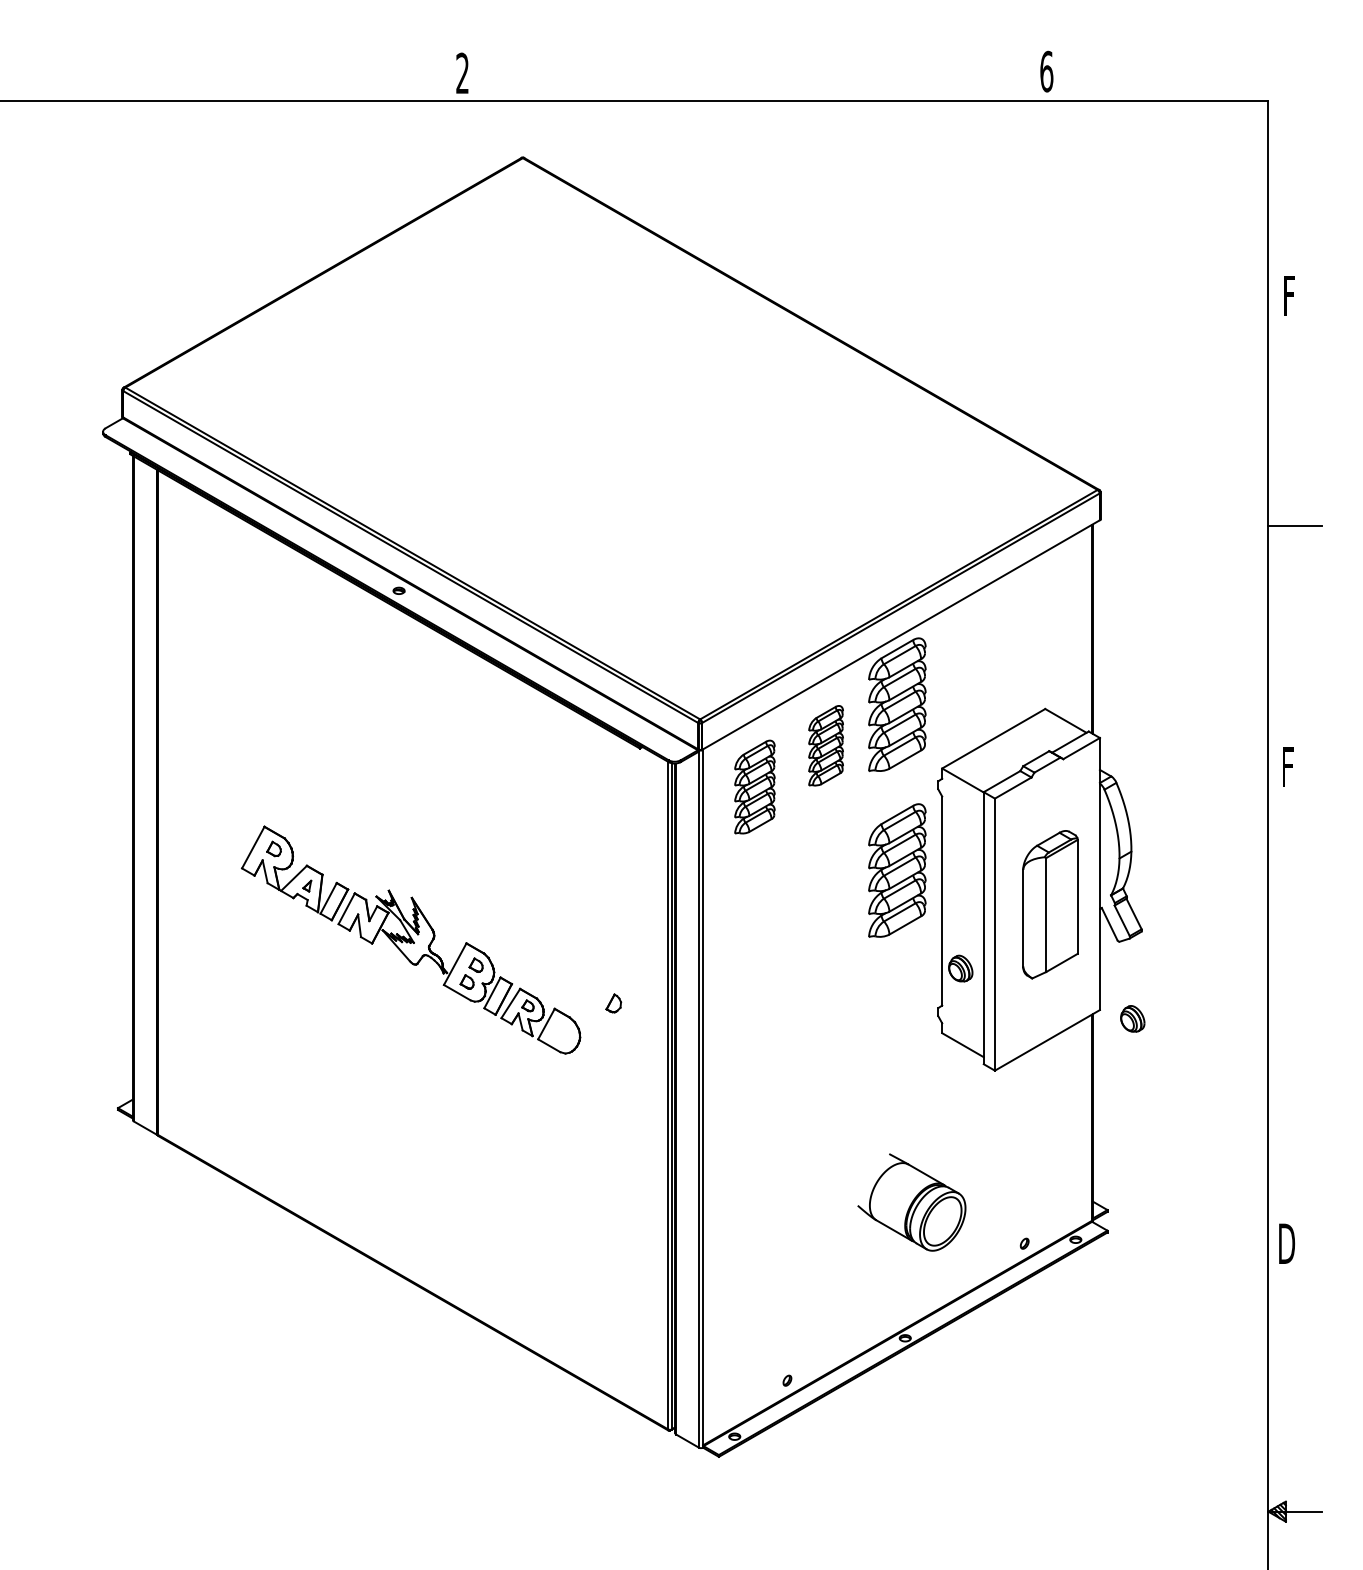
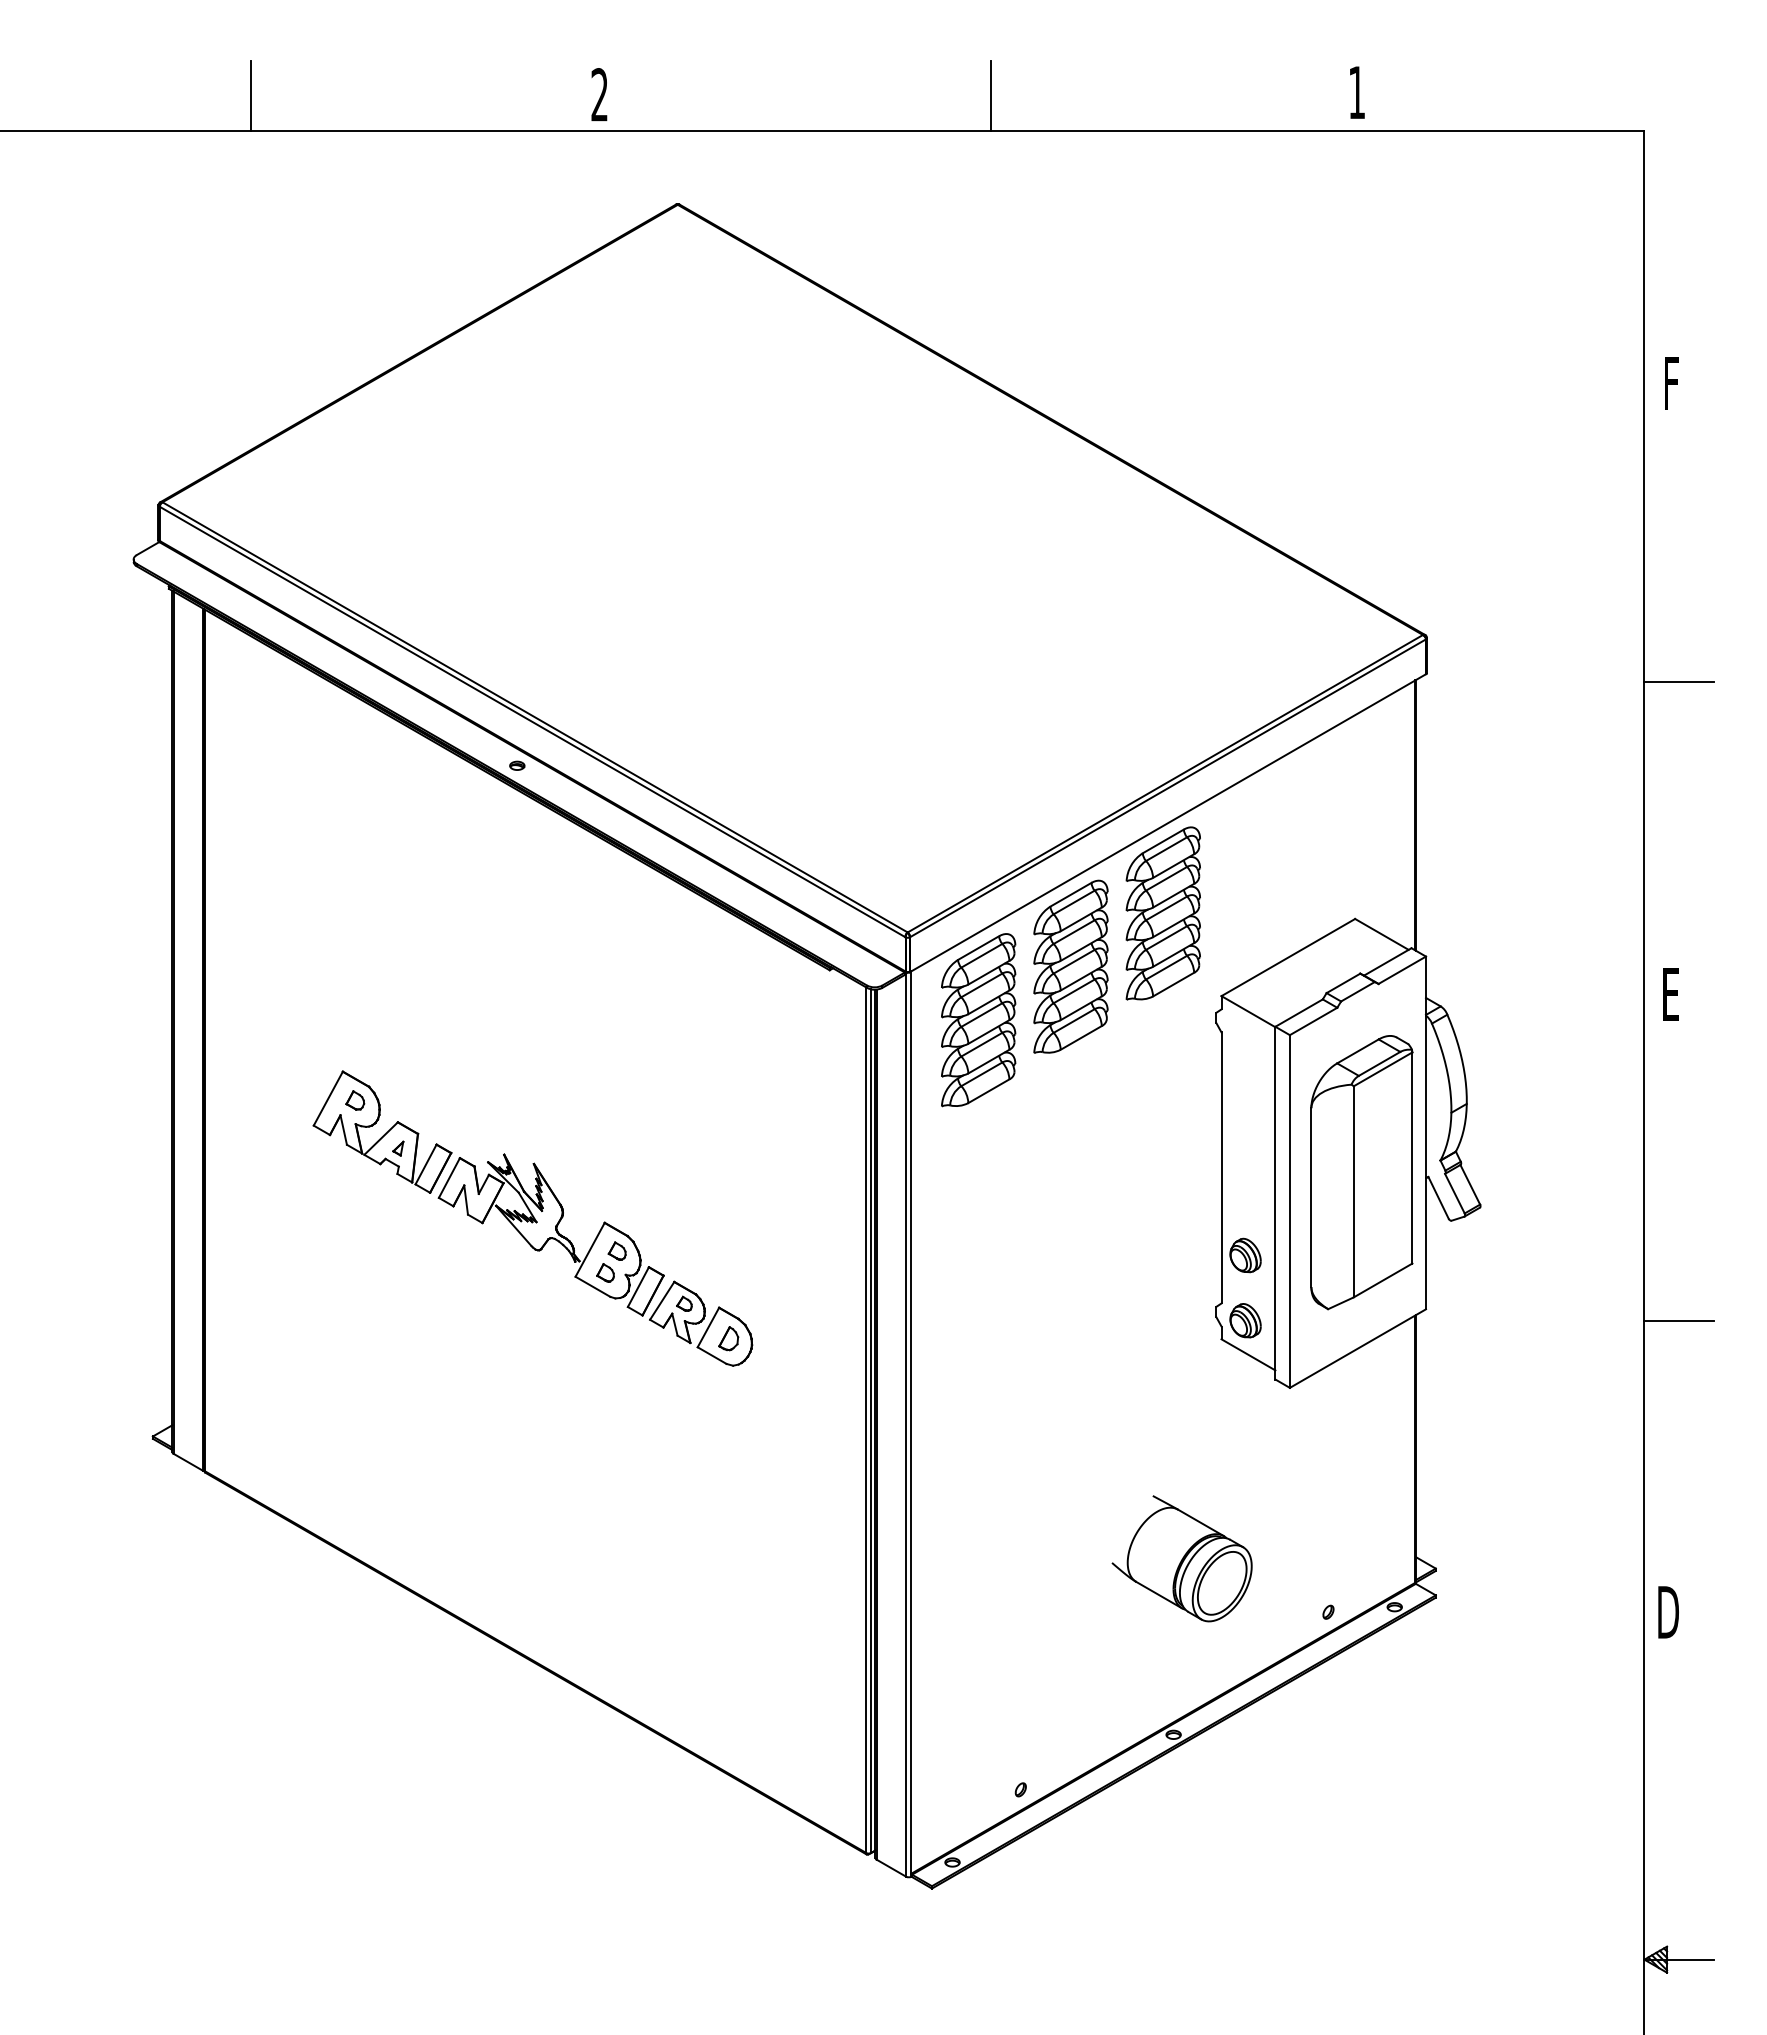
text: (1046, 71) -> (1356, 92), 6 -> 1
line: (193, 73) -> (250, 95), added
line: (764, 73) -> (991, 95), added
part: (825, 745) -> (1070, 966), size x1.67
text: (1290, 767) -> (1672, 994), F -> E
part: (754, 787) -> (978, 1020), size x1.43
part: (896, 870) -> (1162, 1128), removed
part: (1050, 904) -> (1361, 1172), size x1.43
part: (613, 1003) -> (728, 1338), moved
part: (1132, 1018) -> (1245, 1320), moved
line: (1295, 1018) -> (1679, 1320), added

